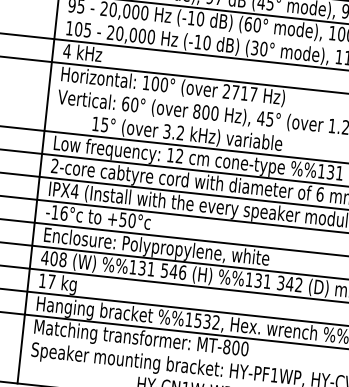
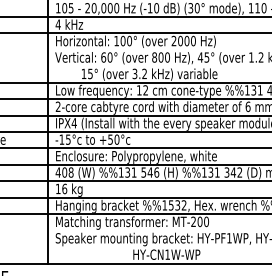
text: (244, 92) -> (186, 40), 2717 -> 2000
text: (64, 213) -> (68, 139), -16°c -> -15°c
text: (51, 281) -> (64, 188), 17 -> 16
text: (226, 346) -> (193, 221), MT-800 -> MT-200

